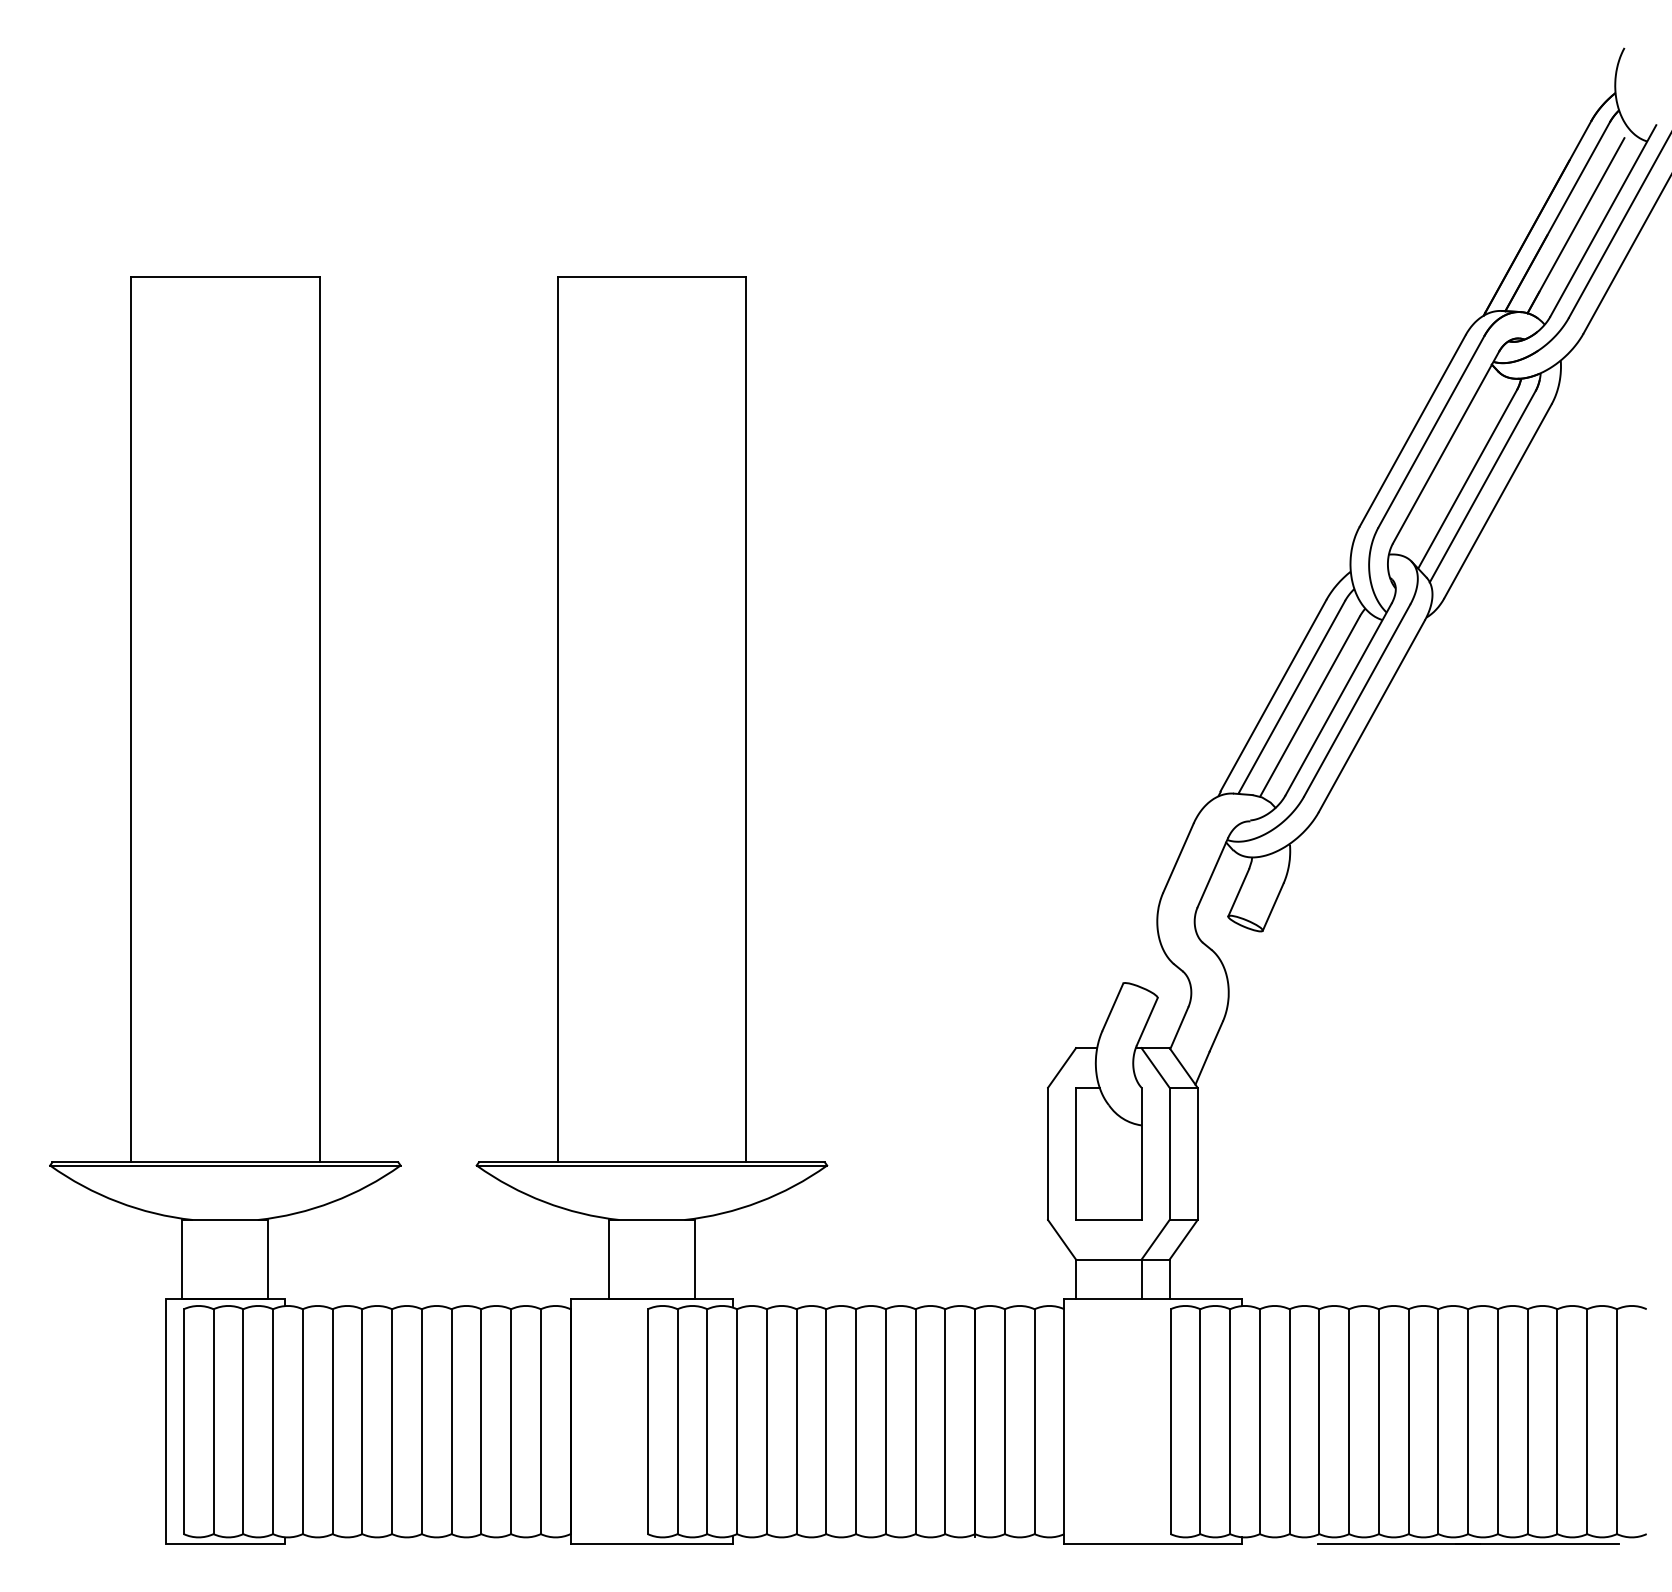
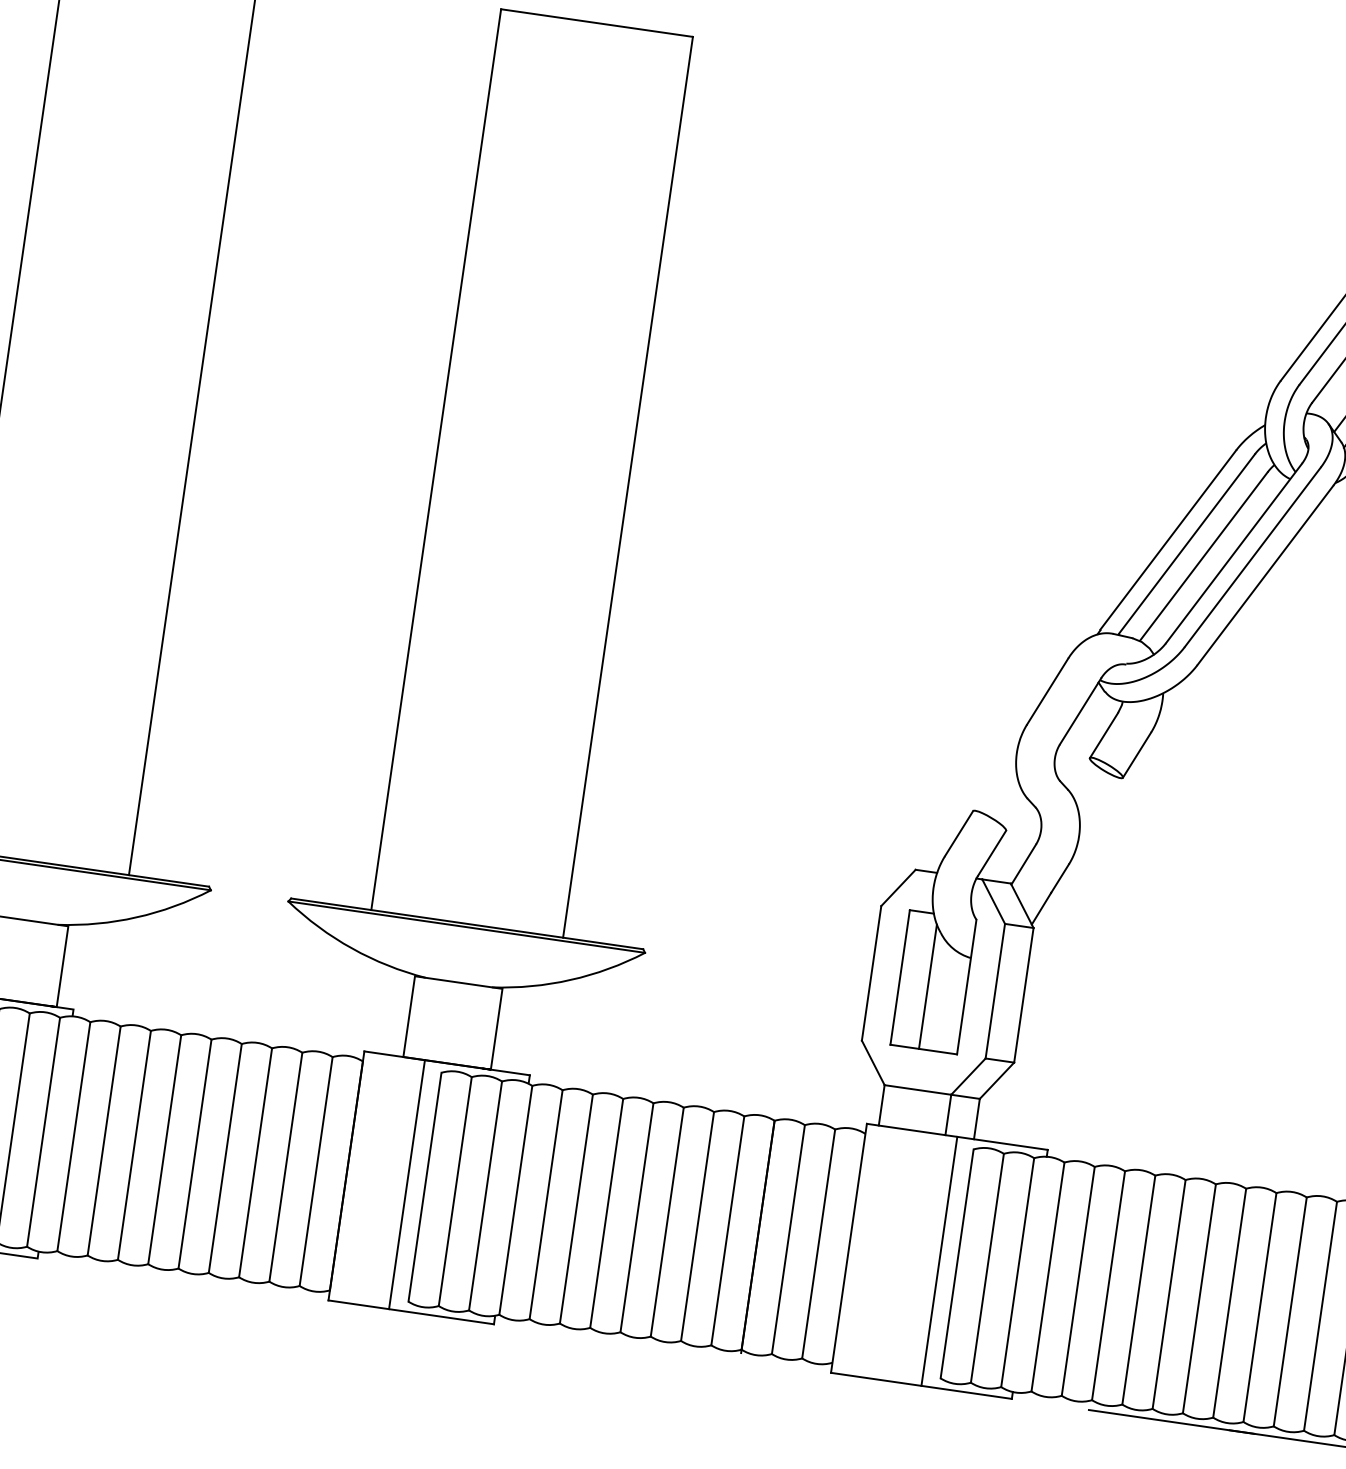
line: (1104, 1158) -> (928, 986), added
line: (630, 1421) -> (407, 1184), added
line: (1153, 1421) -> (939, 1261), added

